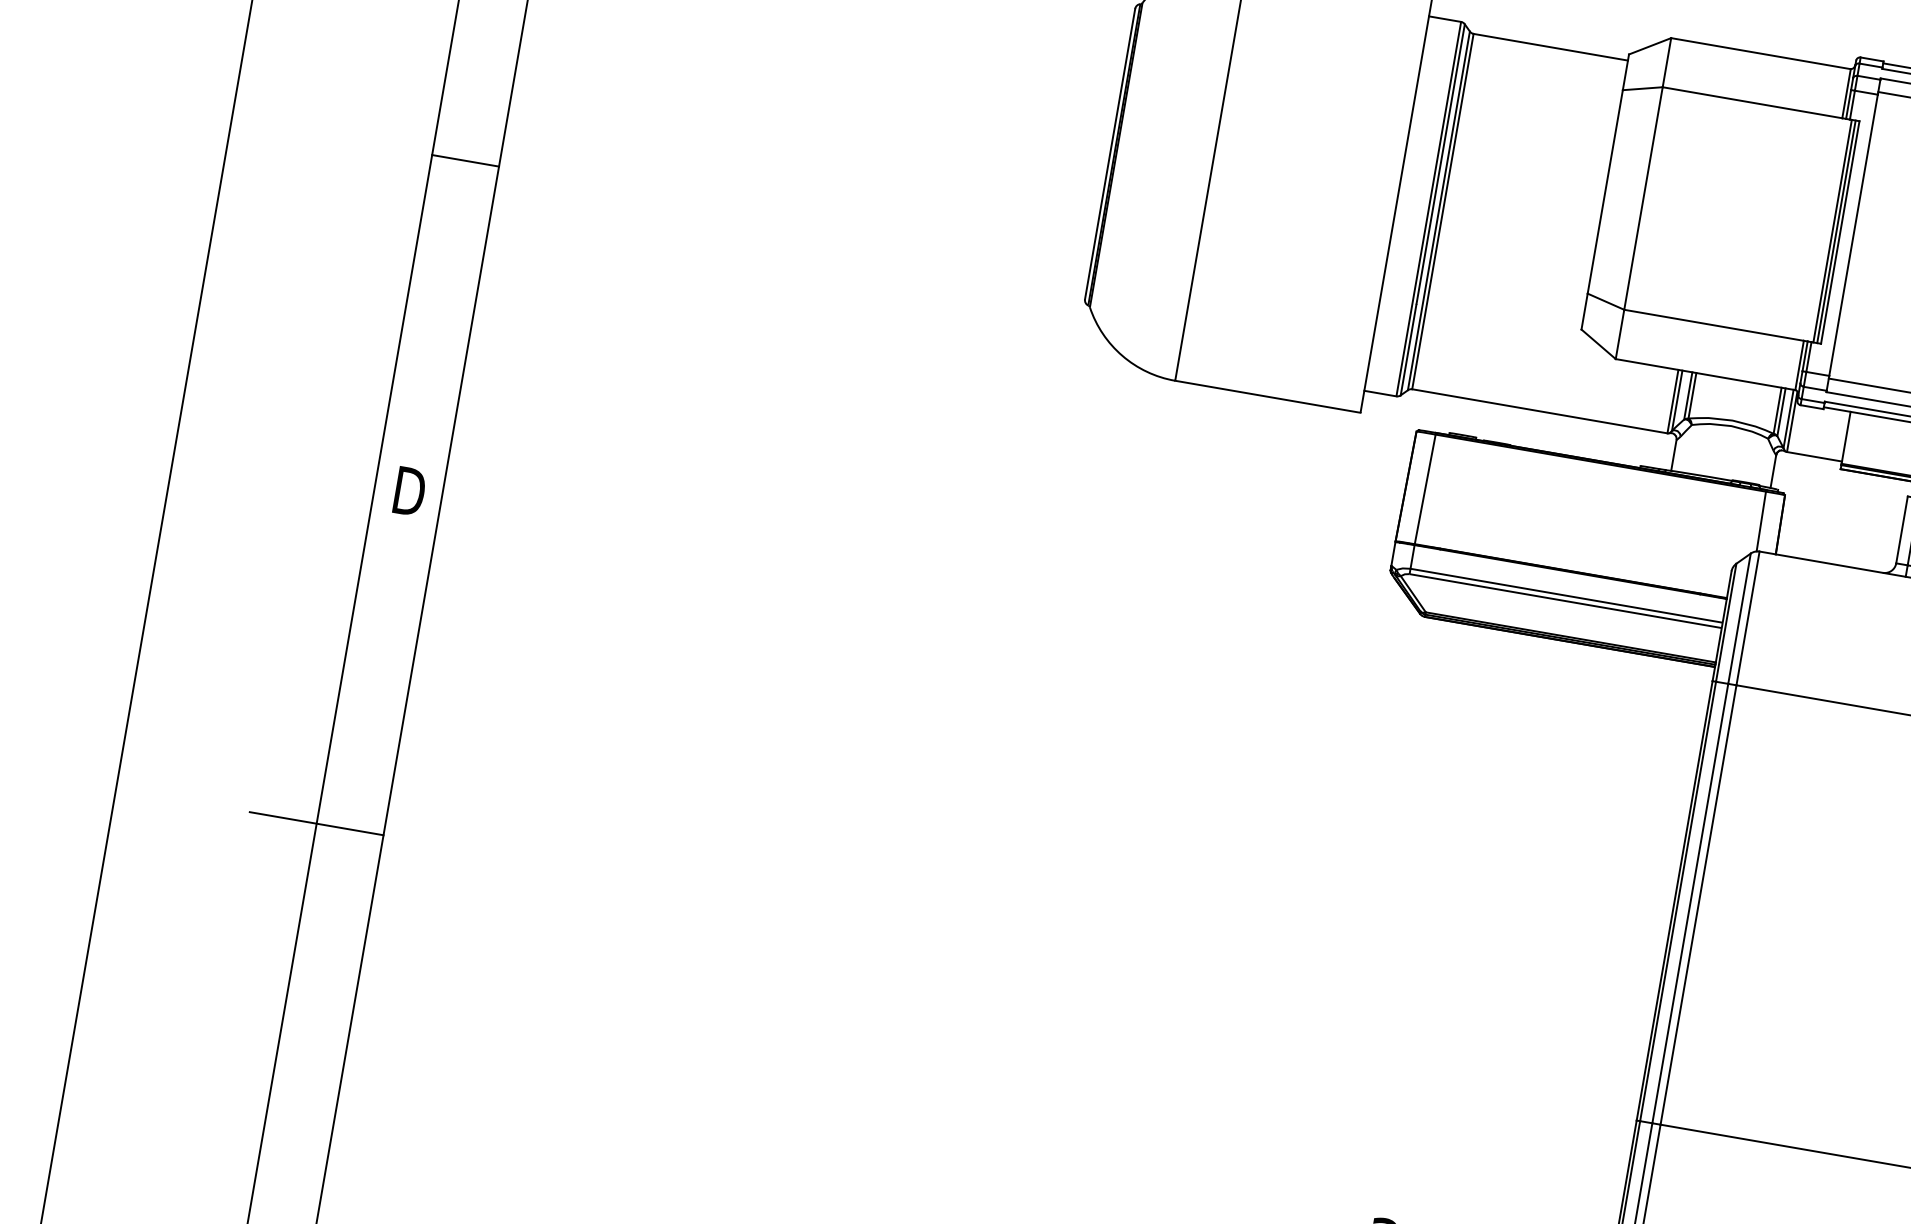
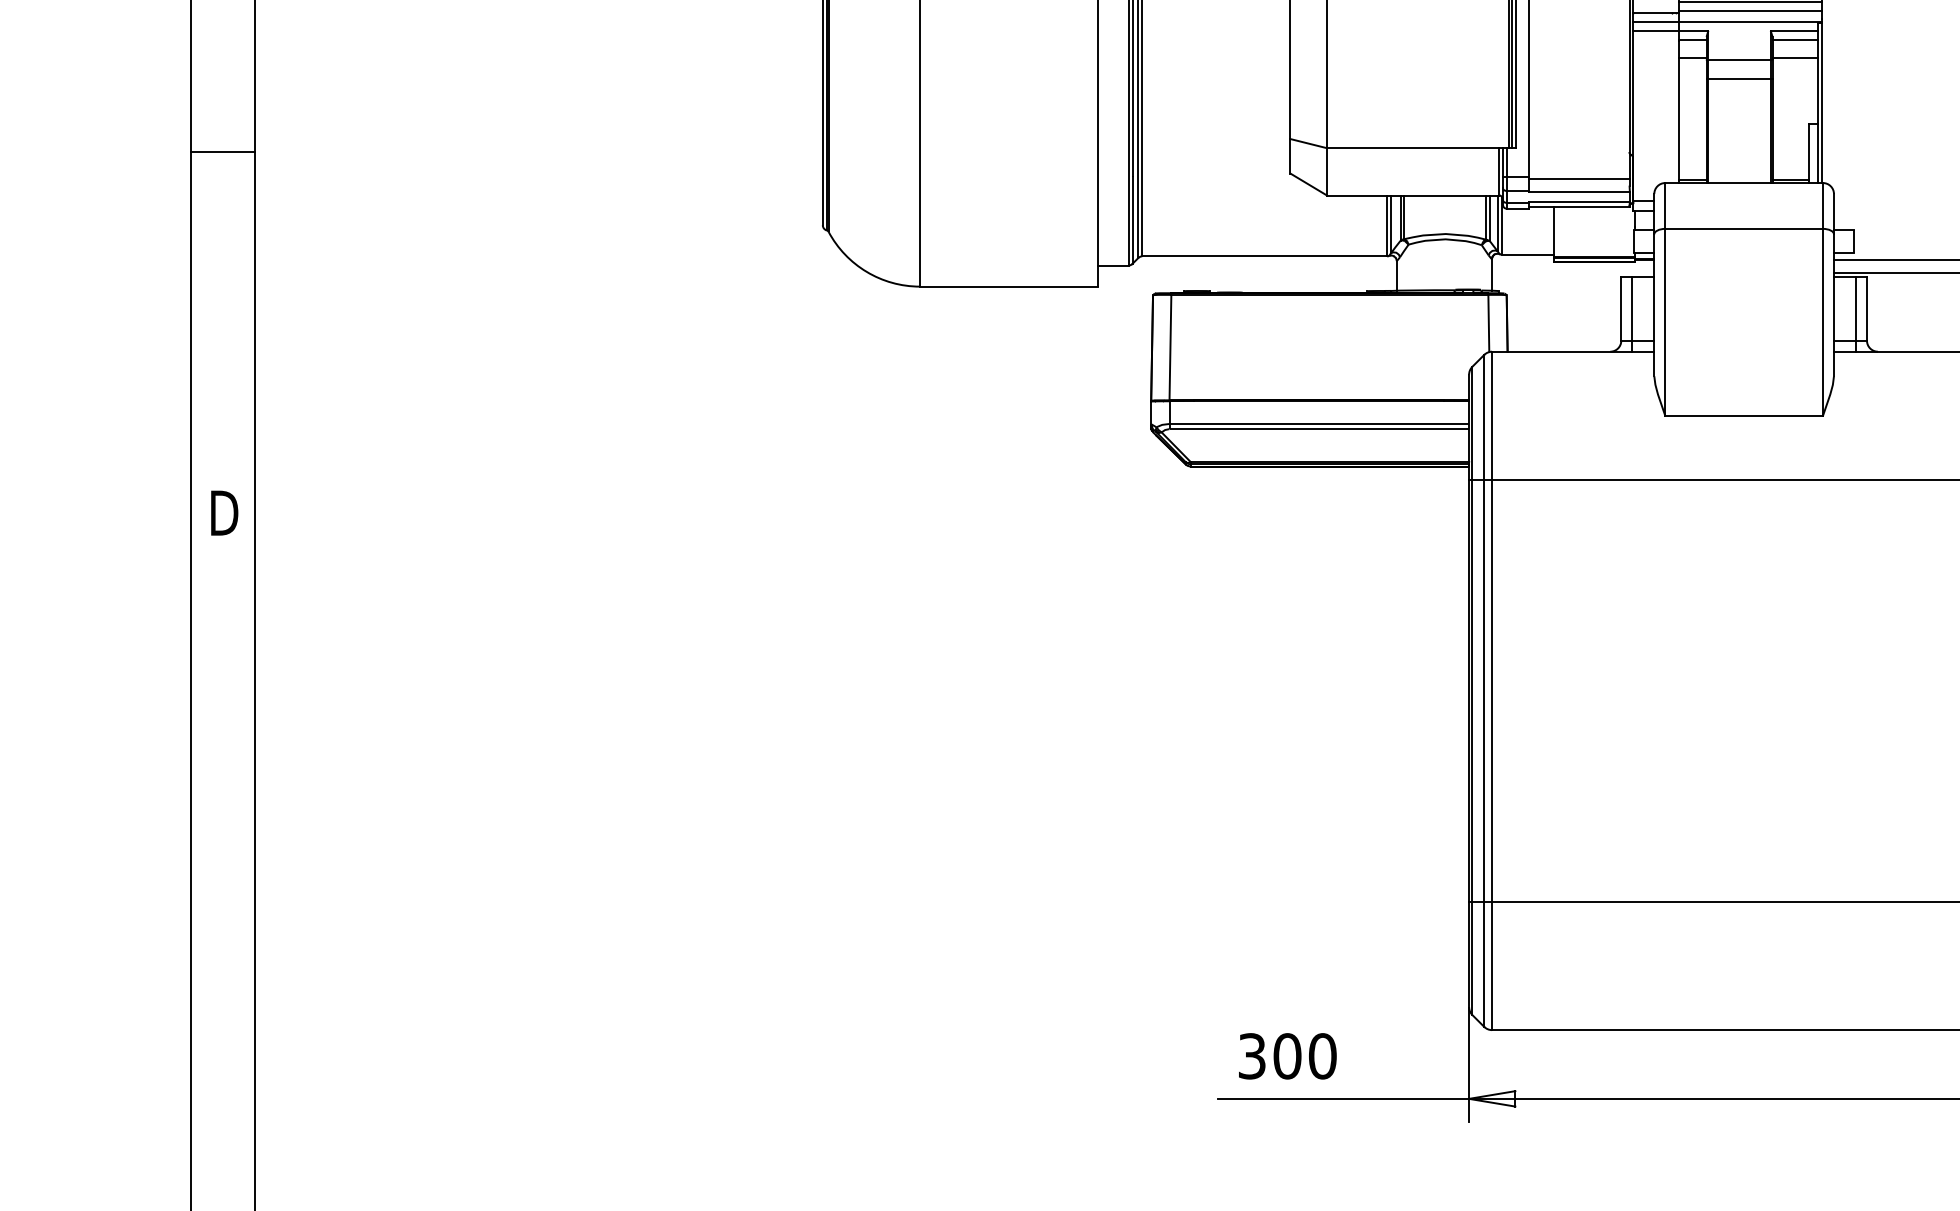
line: (465, 160) -> (223, 151), moved
line: (317, 823) -> (191, 837), removed

